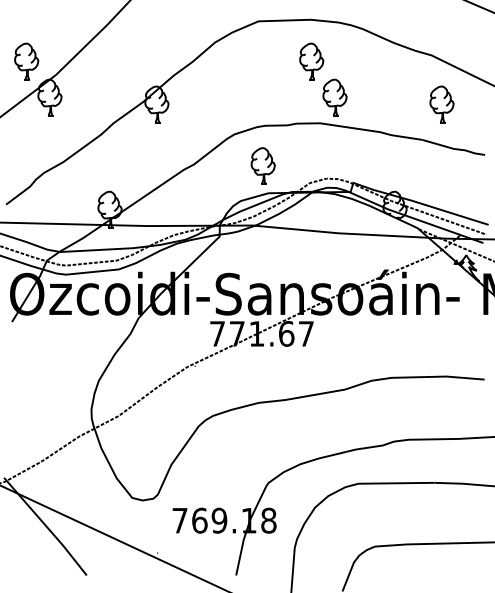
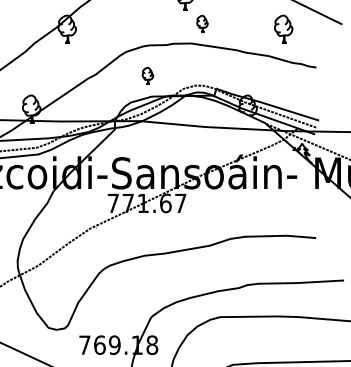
part: (334, 97) -> (202, 23), size x0.6
part: (262, 165) -> (147, 75), size x0.6

